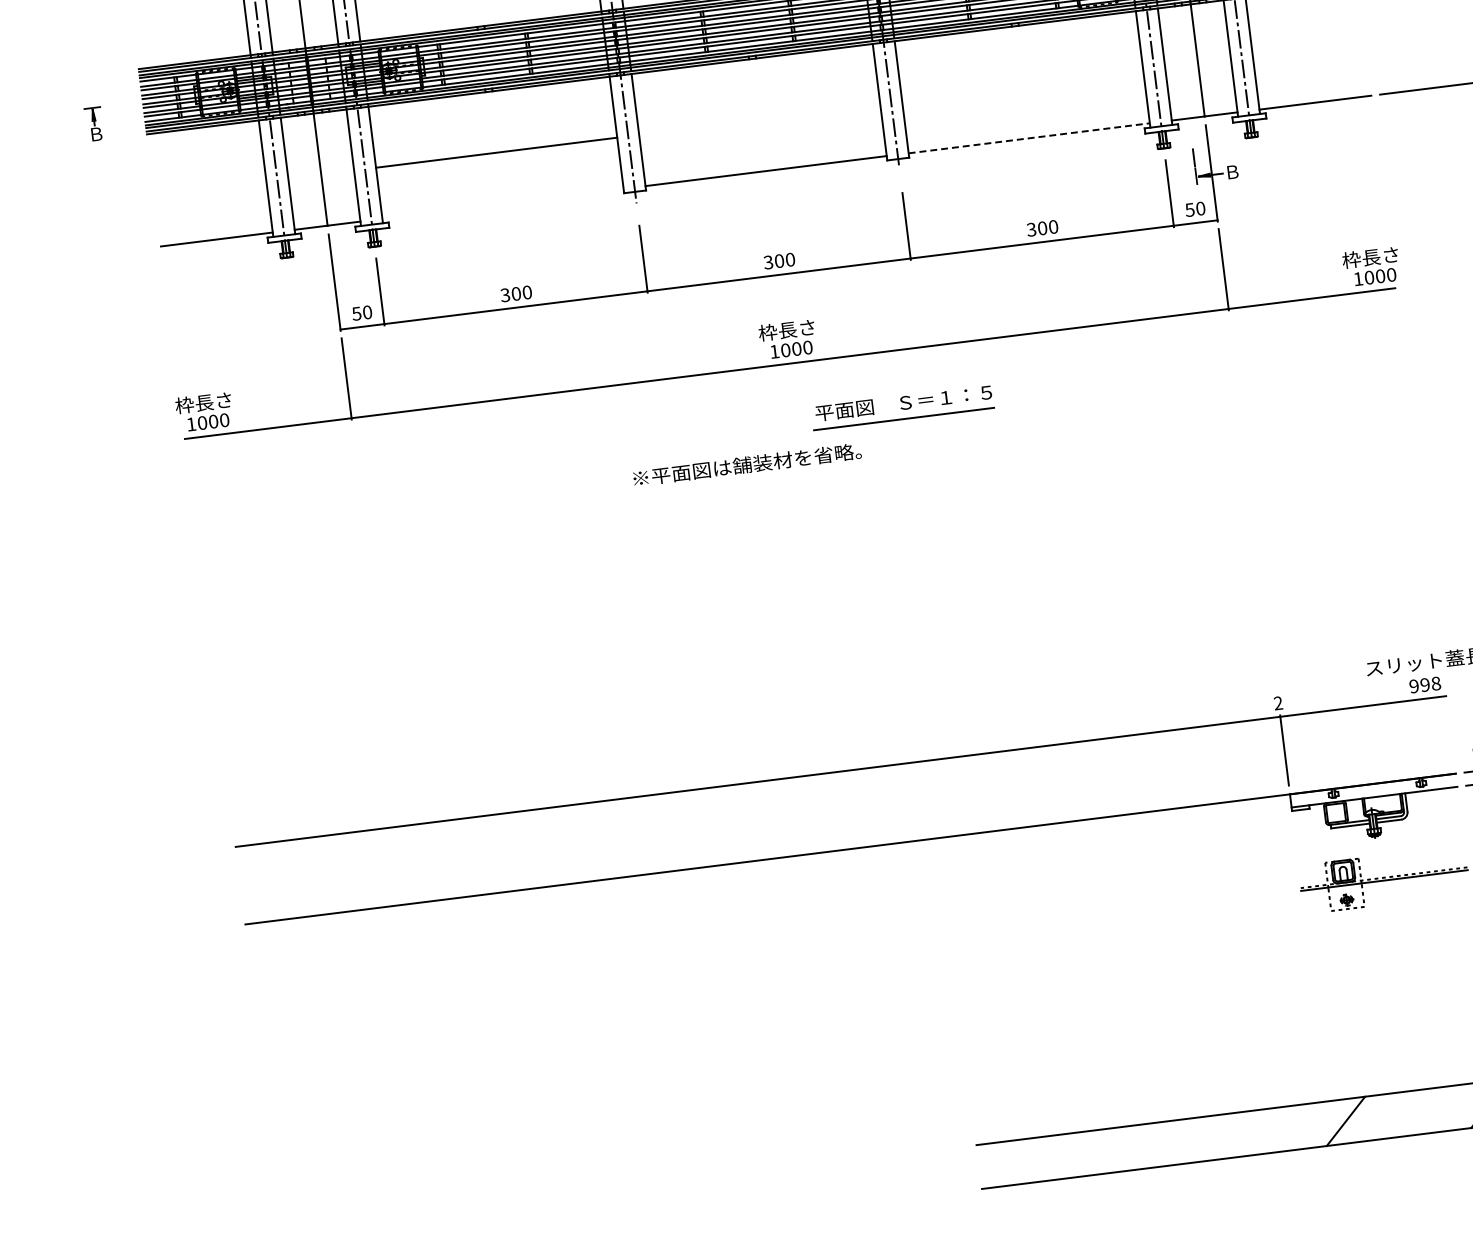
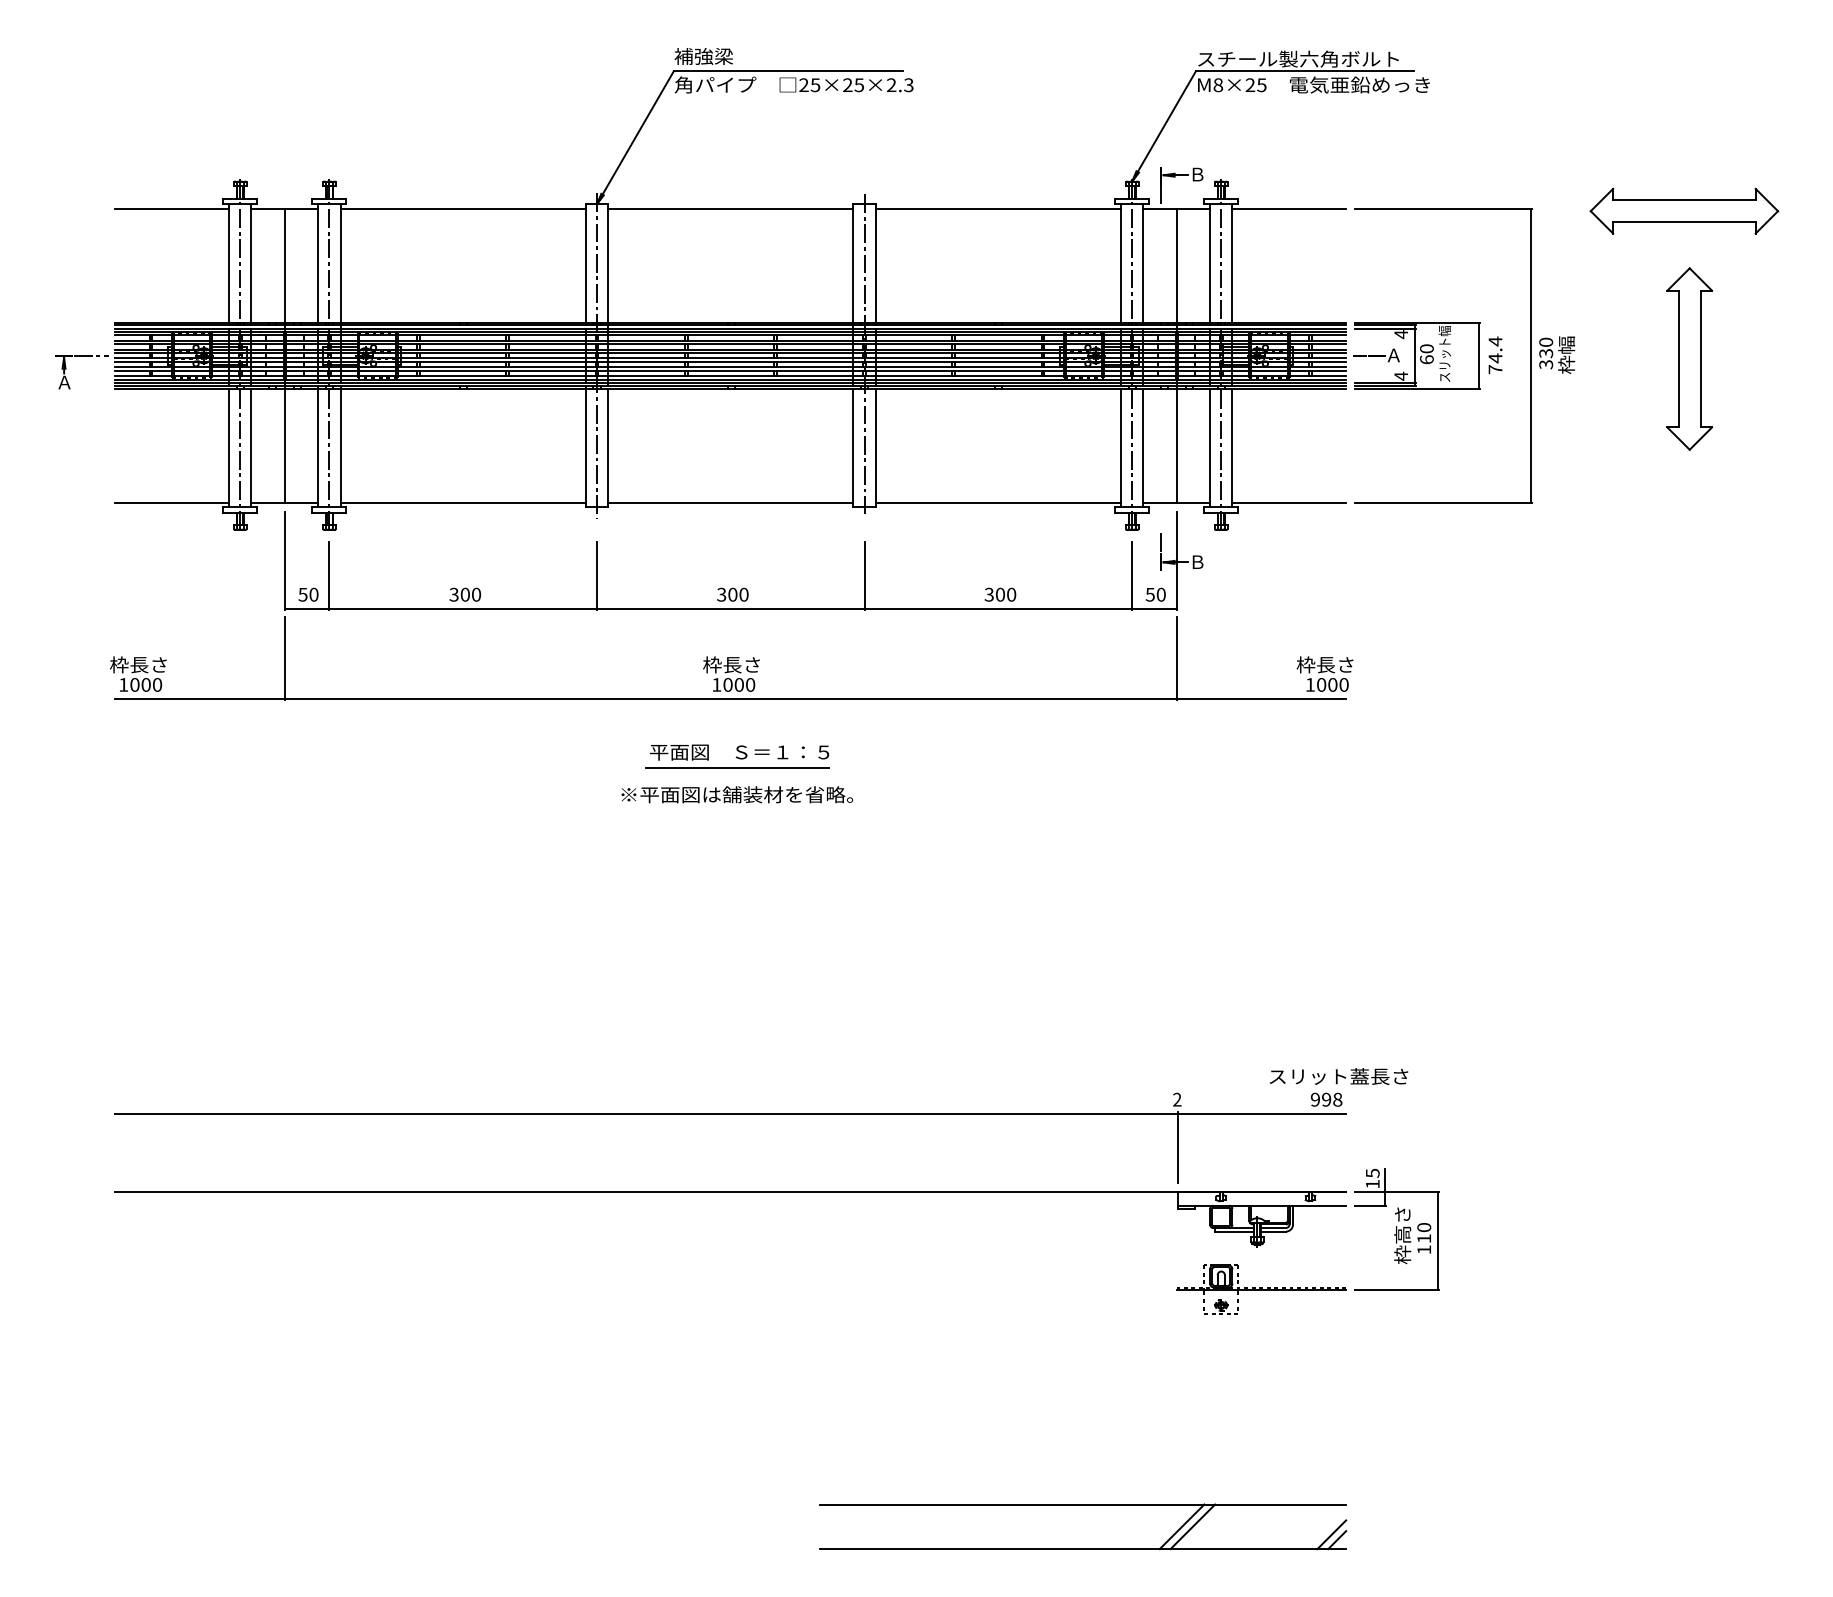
line: (119, 104) -> (91, 355), added
text: (96, 134) -> (64, 382), Ｂ -> Ａ
line: (1029, 137) -> (998, 502), dashed -> solid
line: (495, 152) -> (462, 502), moved
part: (902, 407) -> (737, 756), moved
text: (747, 464) -> (737, 794), moved
line: (1334, 1122) -> (1181, 1526), added

